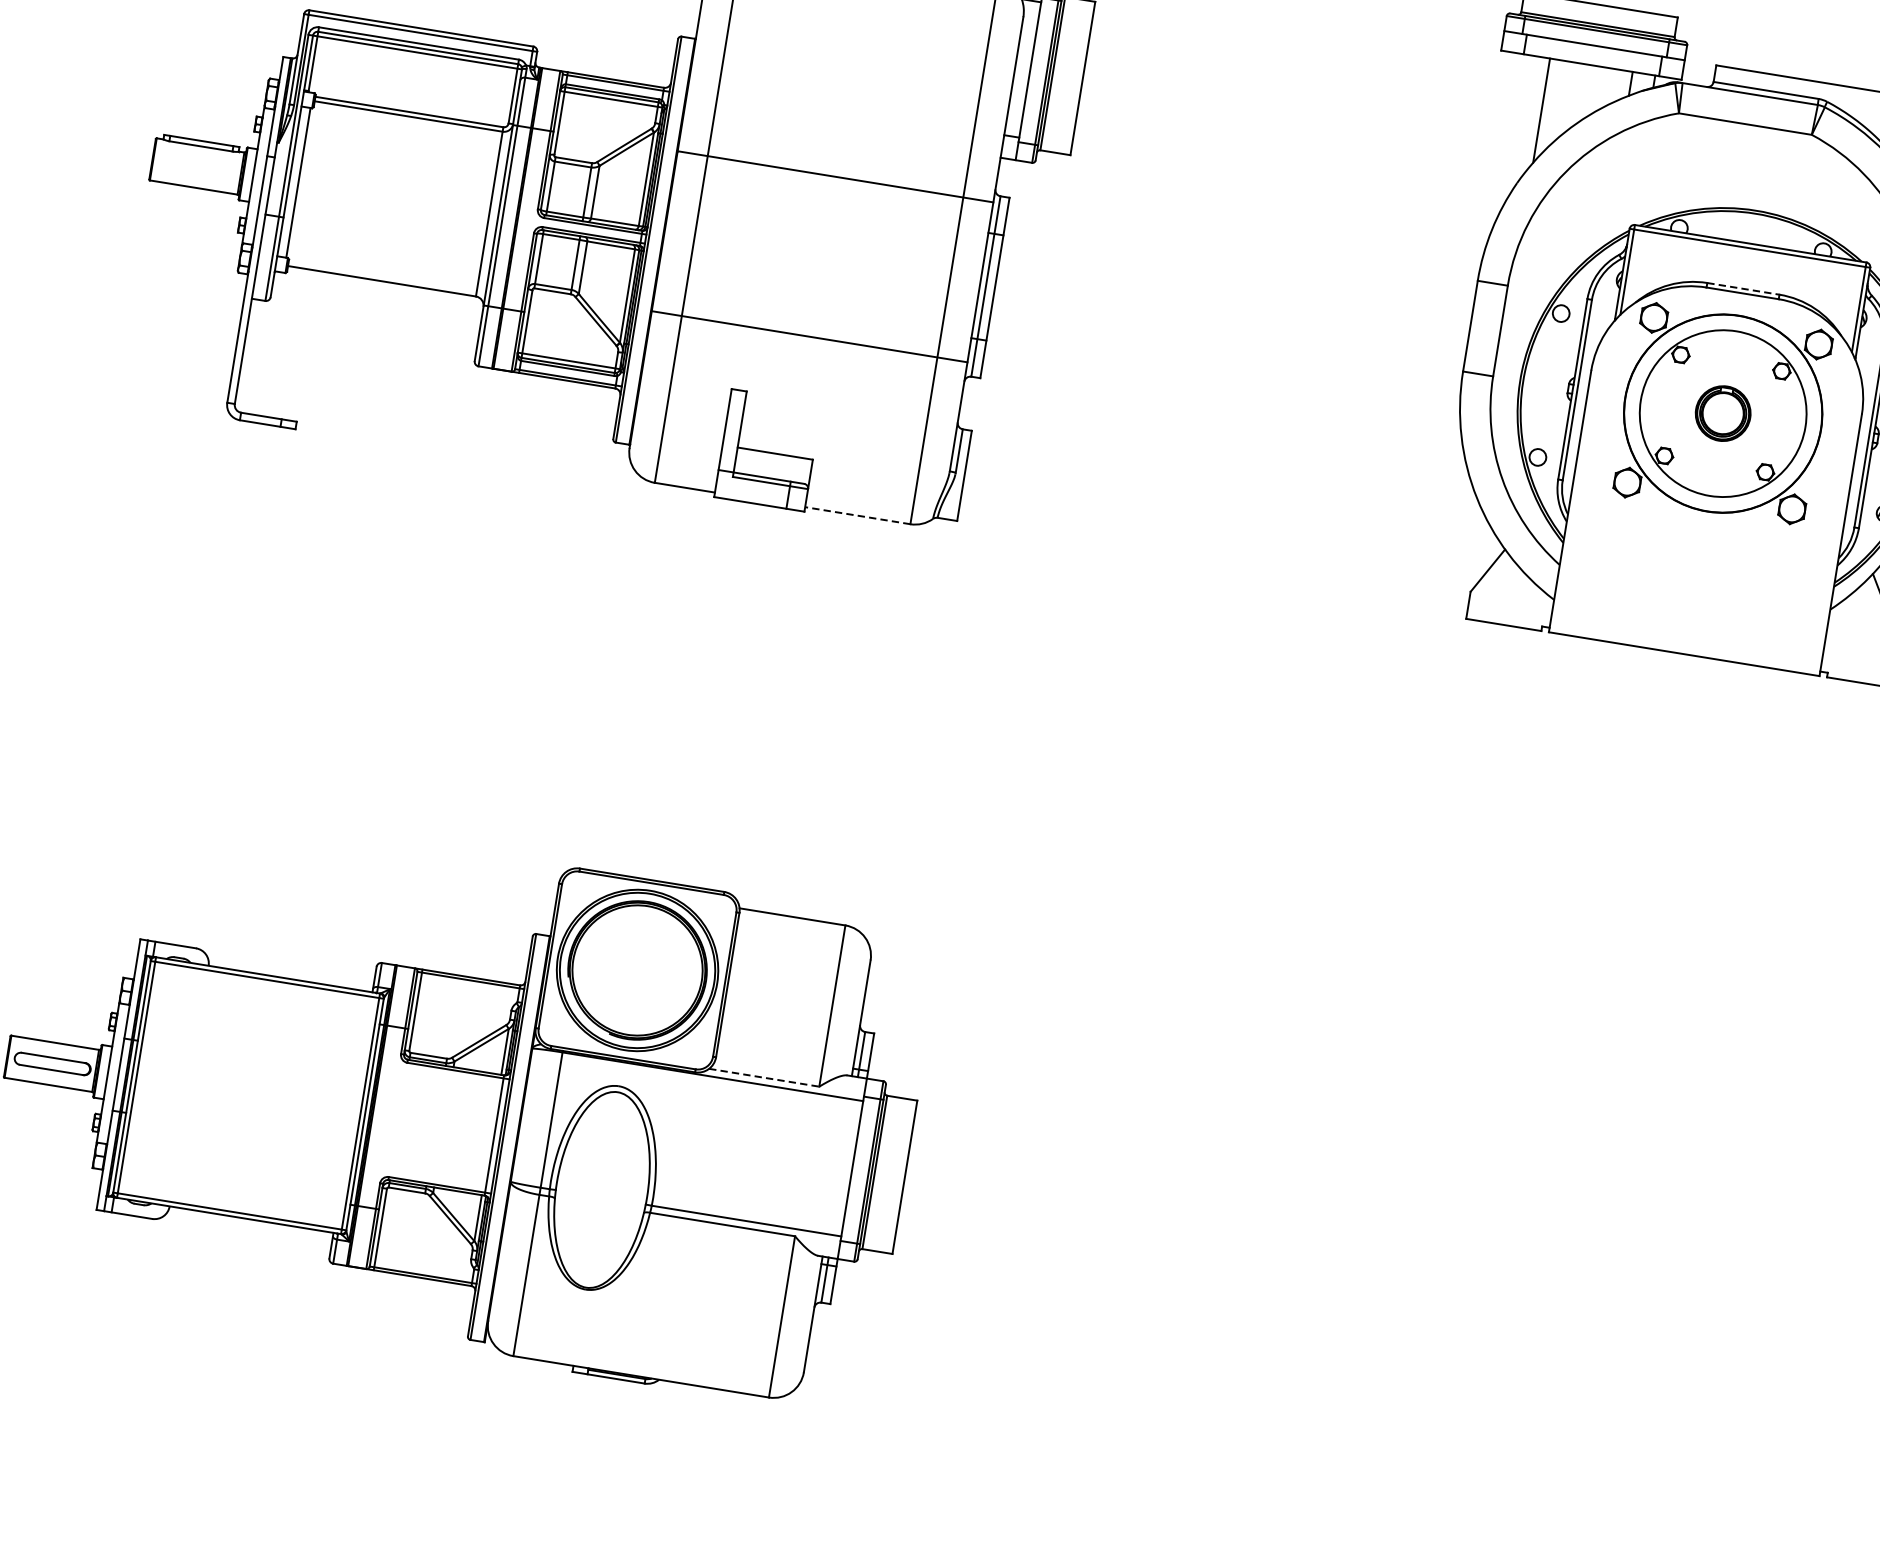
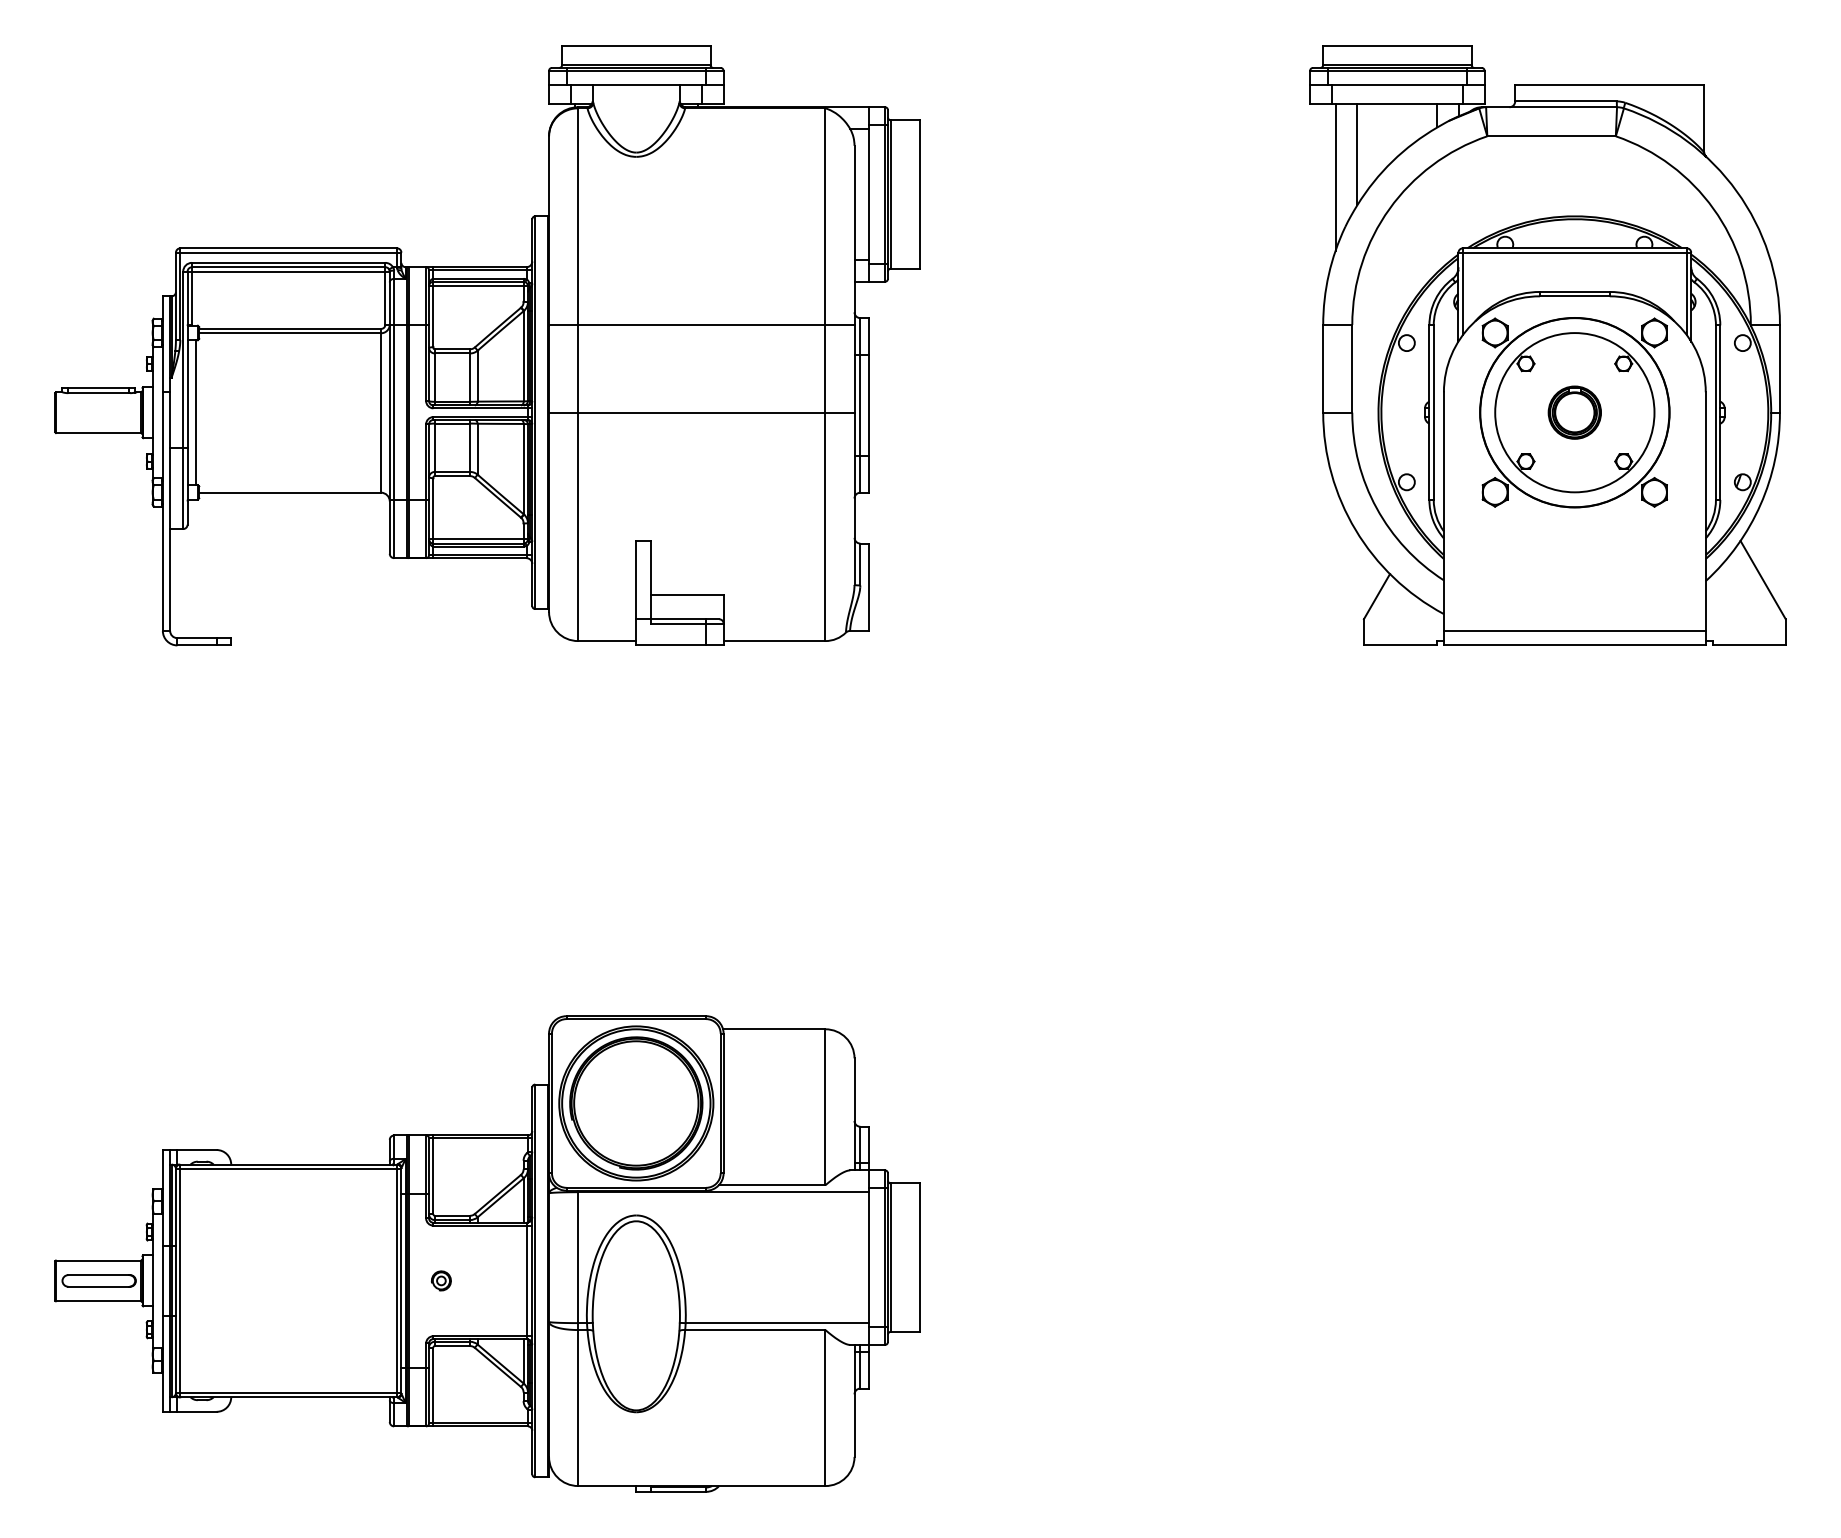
line: (1515, 130) -> (1335, 177), added
line: (1743, 288) -> (1574, 291), dashed -> solid
line: (809, 336) -> (701, 412), moved
line: (857, 516) -> (774, 641), dashed -> solid
line: (1686, 638) -> (1574, 630), added
line: (764, 1078) -> (772, 1185), dashed -> solid
part: (406, 1120) -> (441, 1280), added

